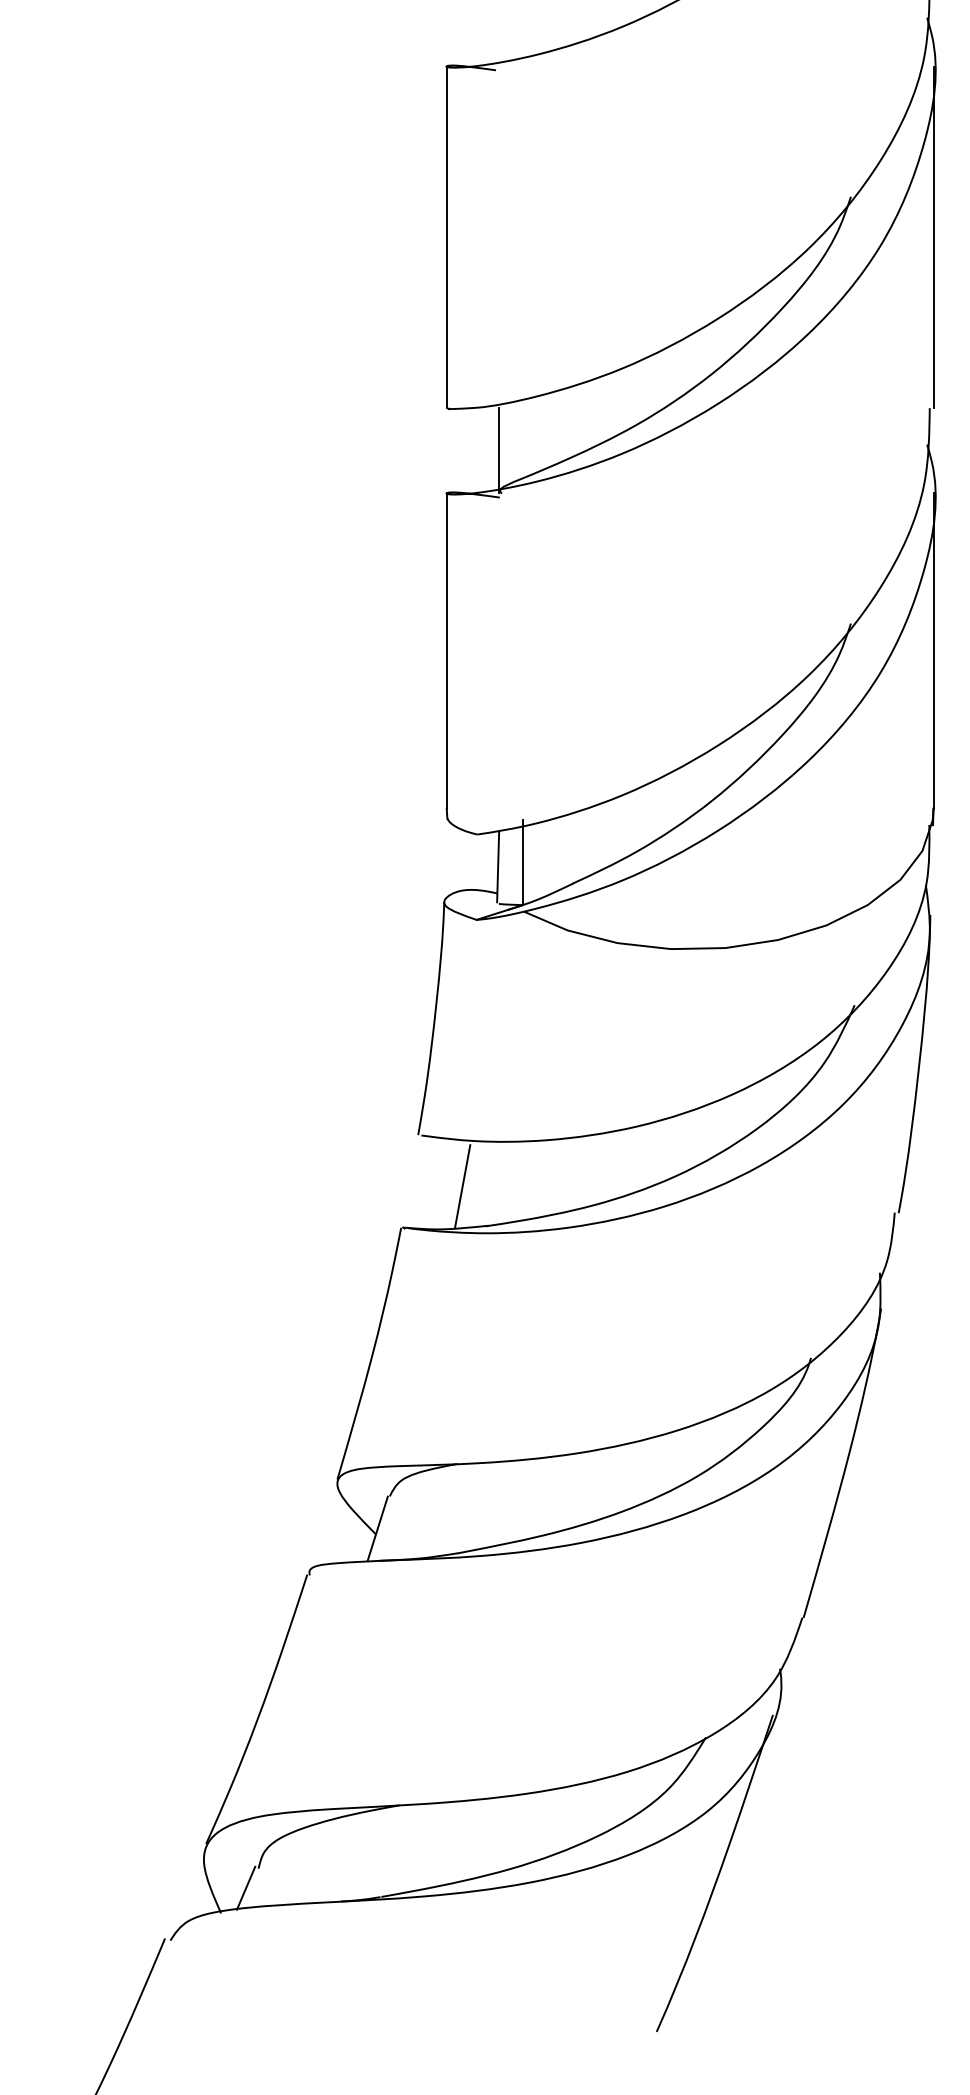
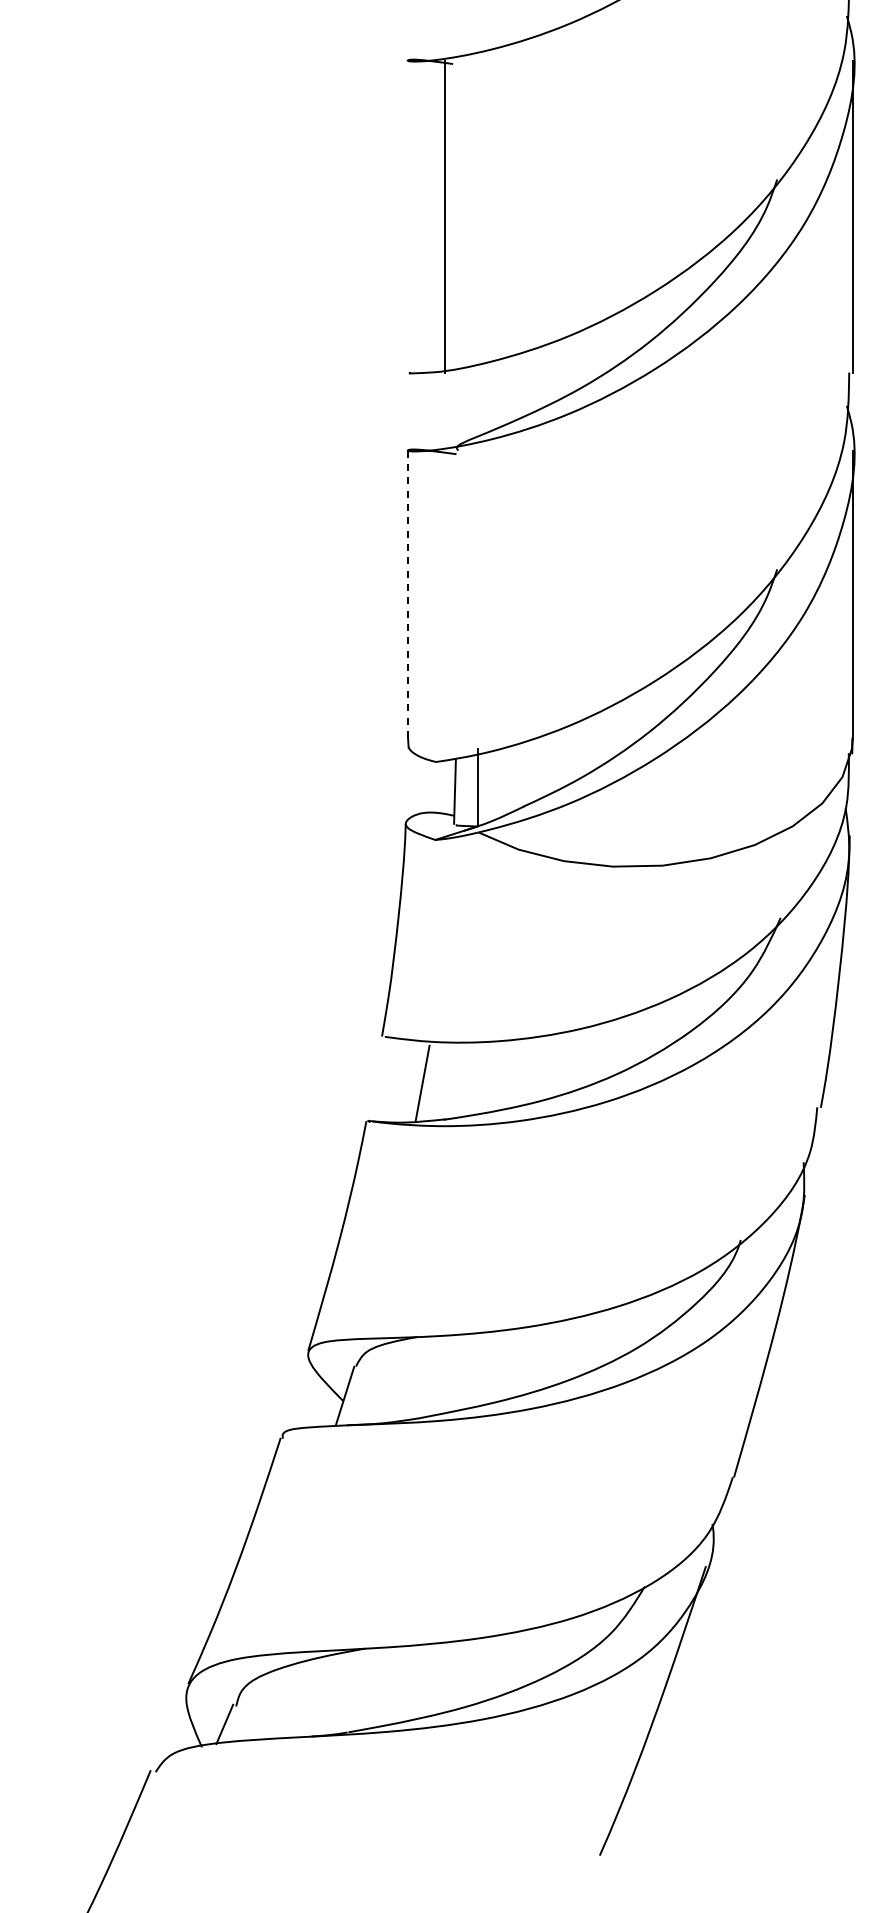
line: (447, 237) -> (445, 216), moved
line: (498, 450) -> (455, 411), removed
line: (447, 652) -> (408, 595), solid -> dashed

